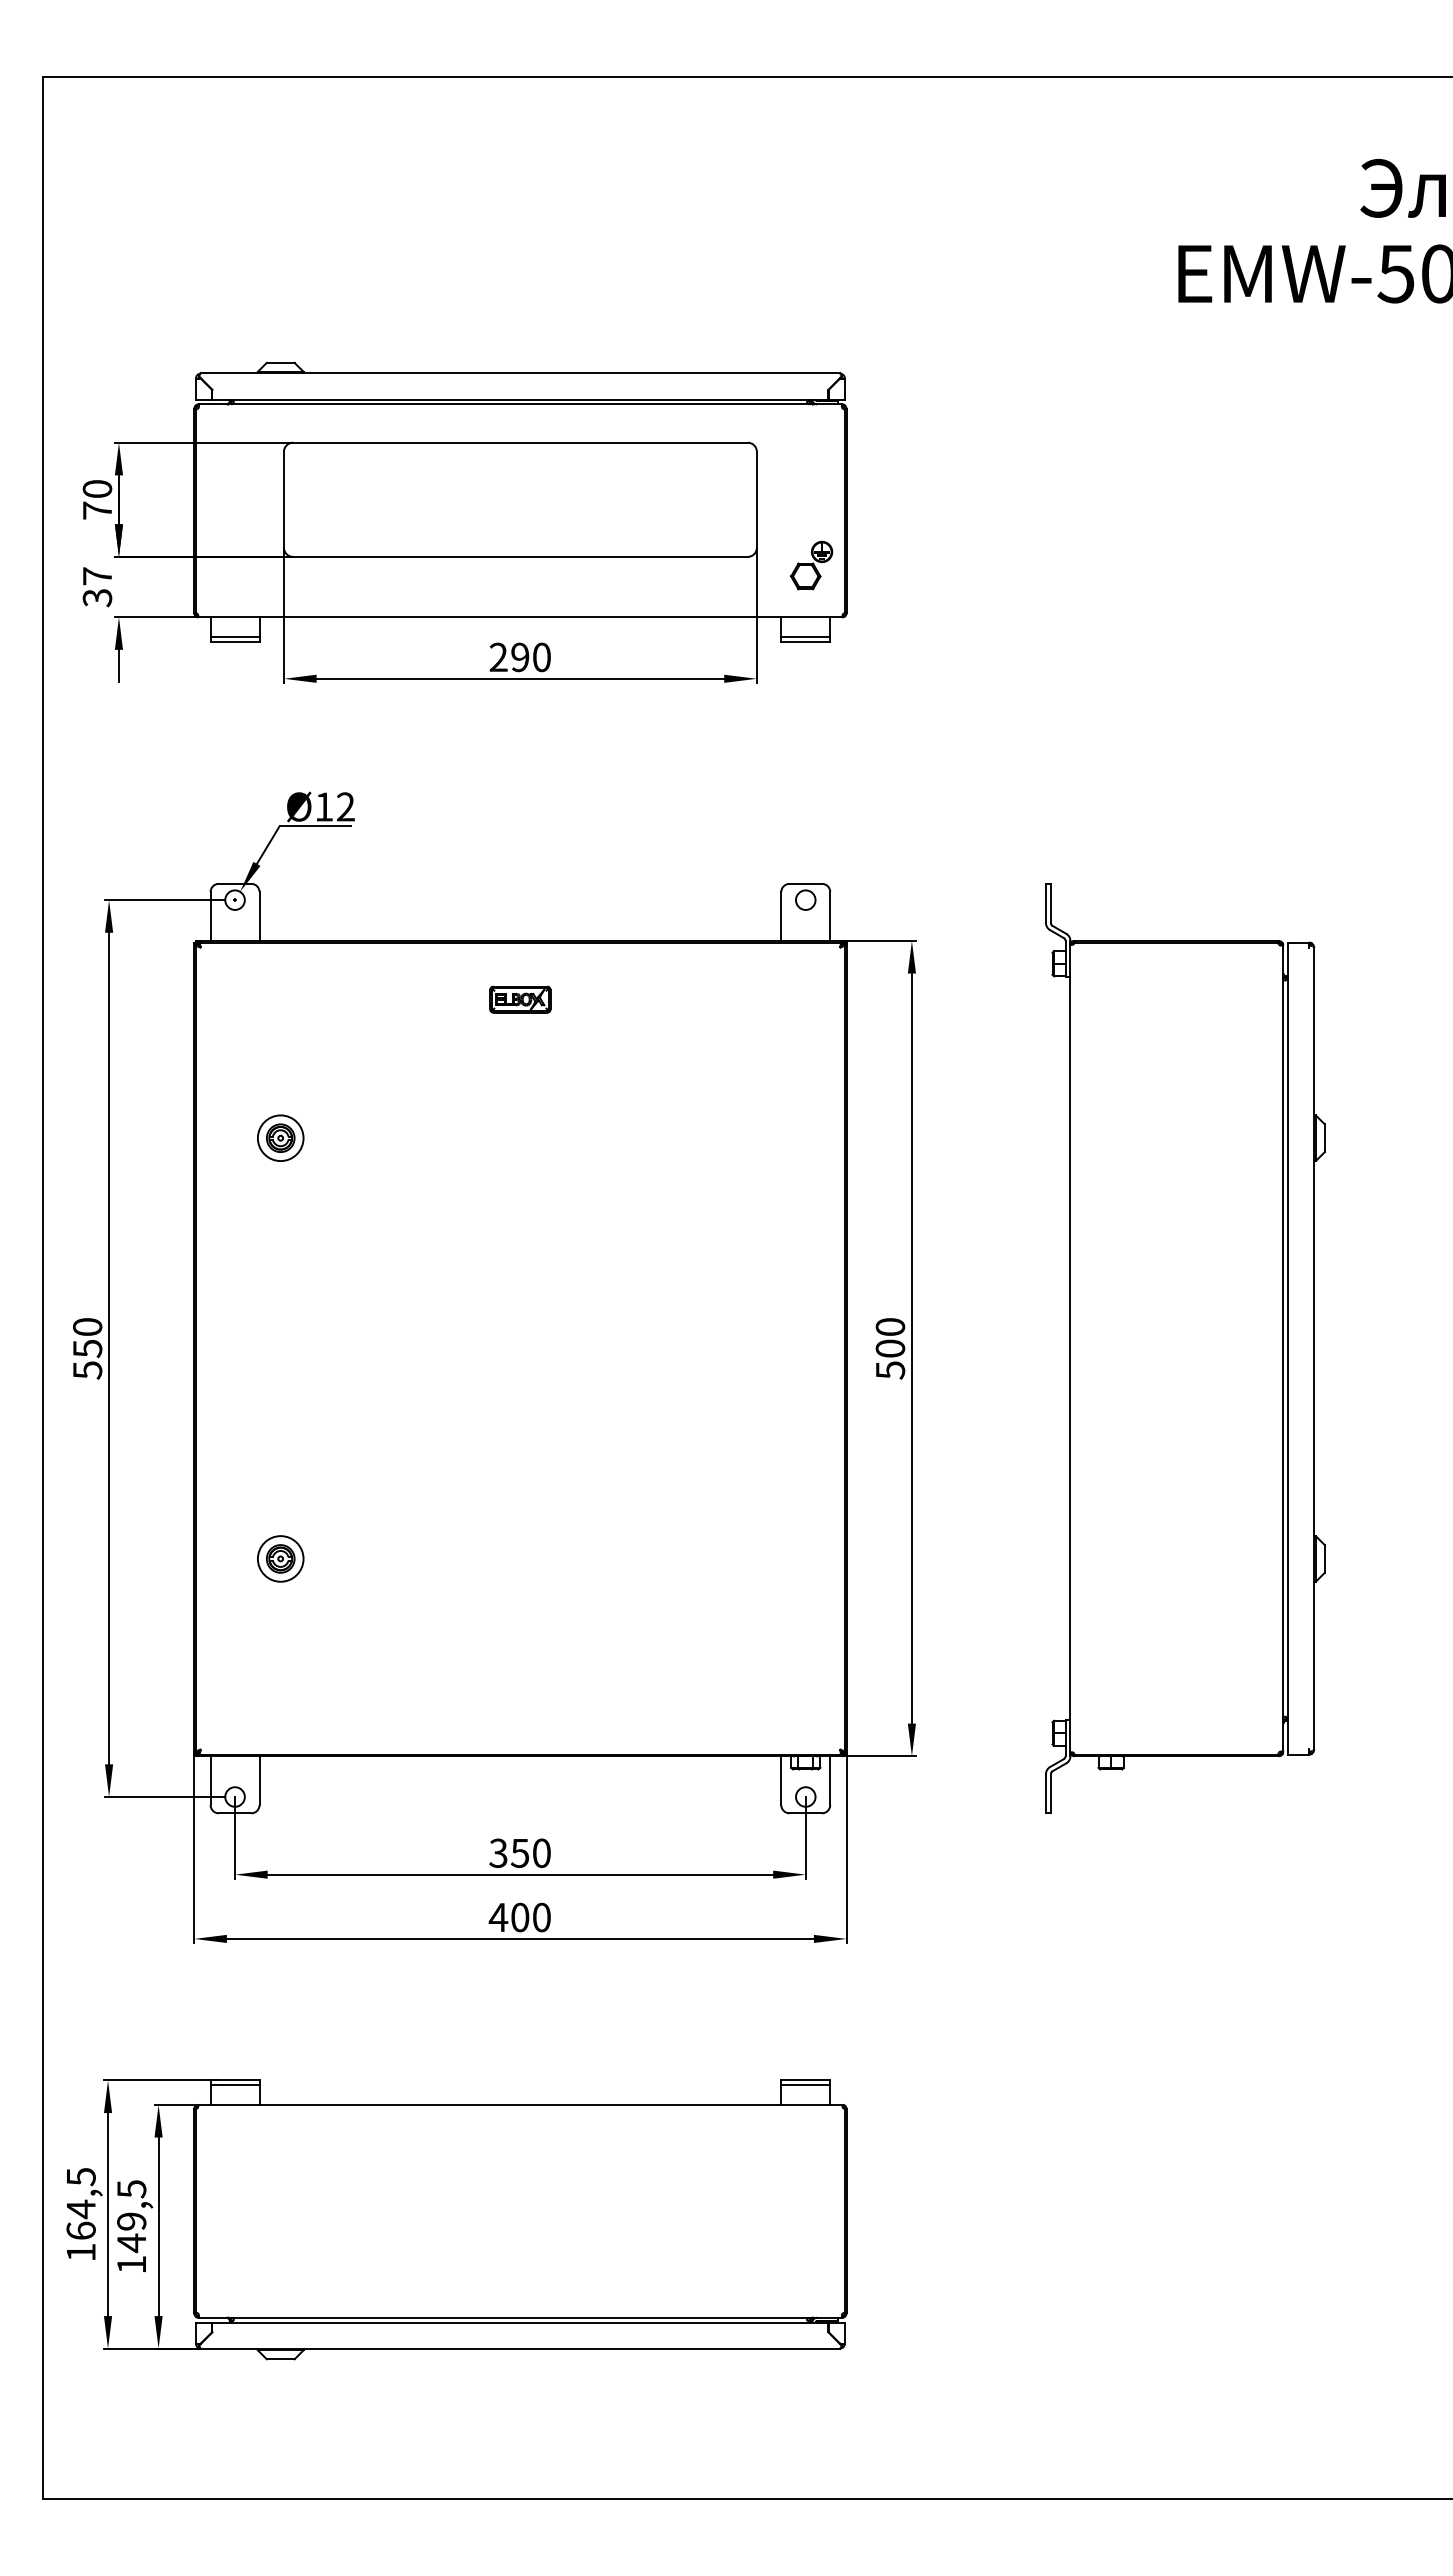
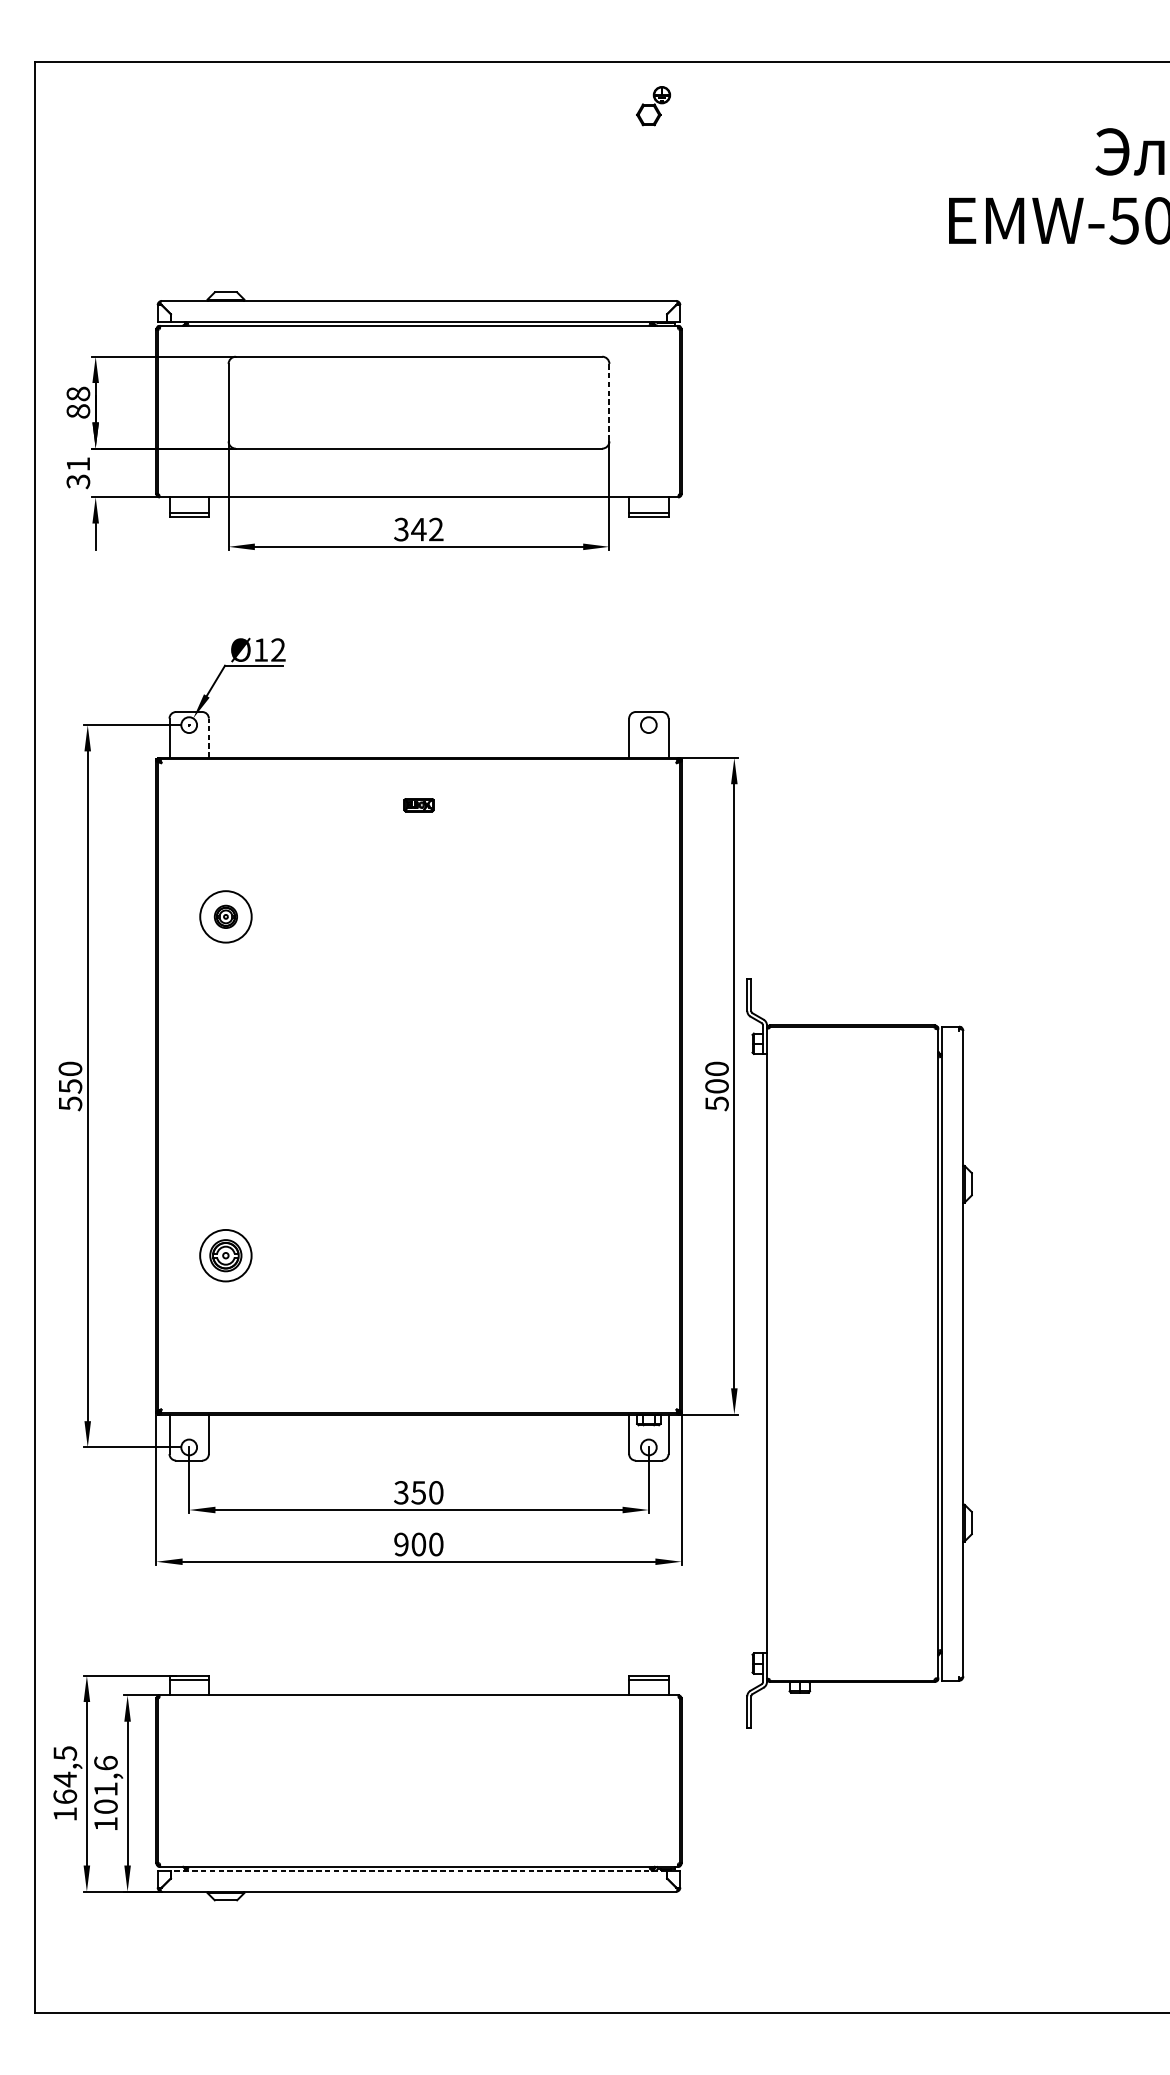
text: (97, 499) -> (78, 402), 70 -> 88
line: (756, 500) -> (609, 403), solid -> dashed
part: (811, 565) -> (653, 106), moved
text: (97, 576) -> (78, 464), 37 -> 31
text: (519, 657) -> (418, 529), 290 -> 342
line: (259, 915) -> (208, 737), solid -> dashed
part: (520, 999) -> (419, 805), size x0.6
circle: (280, 1138) -> (225, 917), size x1.4
part: (1185, 1348) -> (859, 1353), moved
part: (280, 1558) -> (225, 1255), size x1.4
text: (498, 1917) -> (401, 1544), 400 -> 900
text: (131, 2216) -> (105, 1785), 149,5 -> 101,6
line: (519, 2322) -> (418, 1870), solid -> dashed

